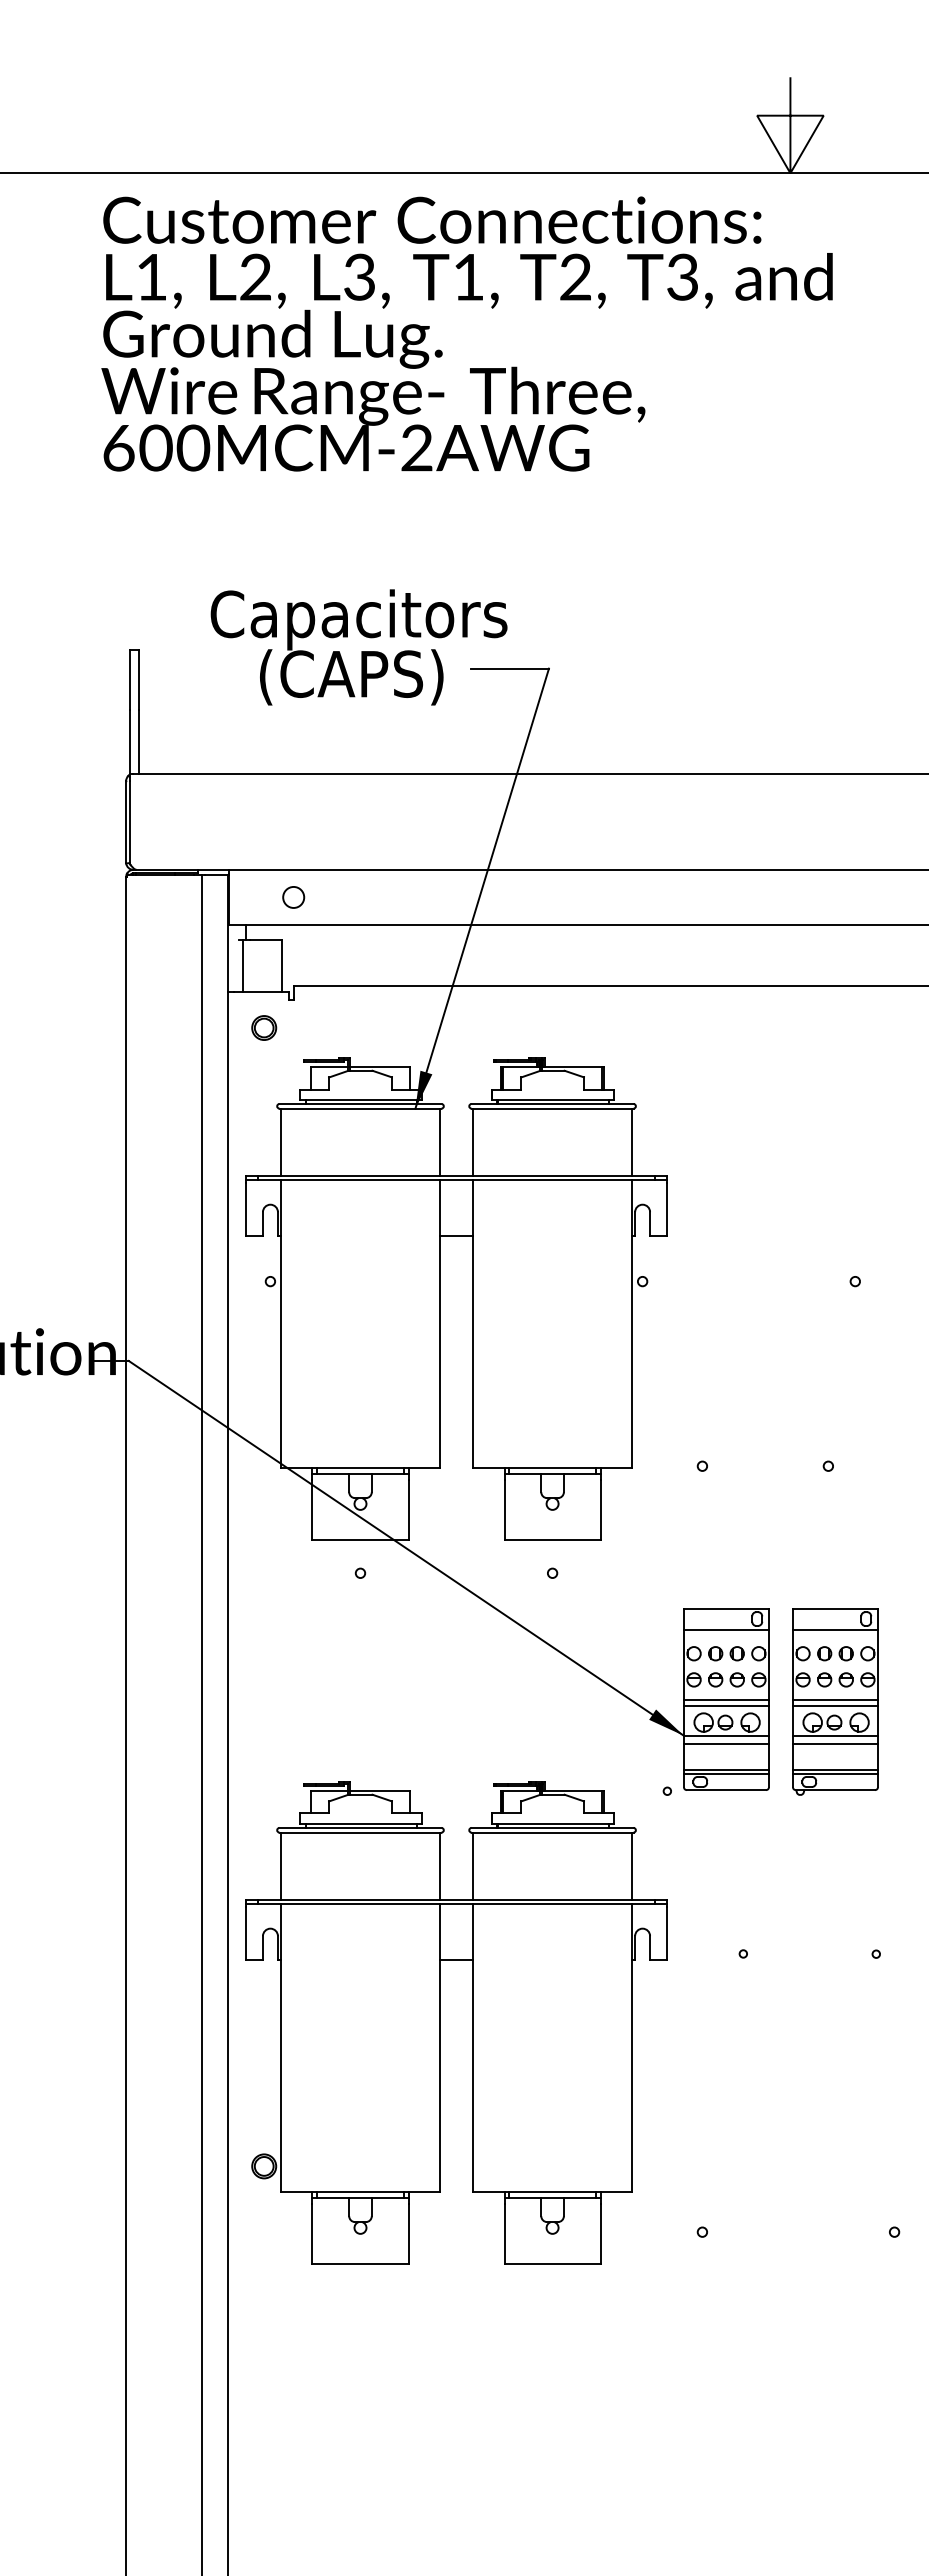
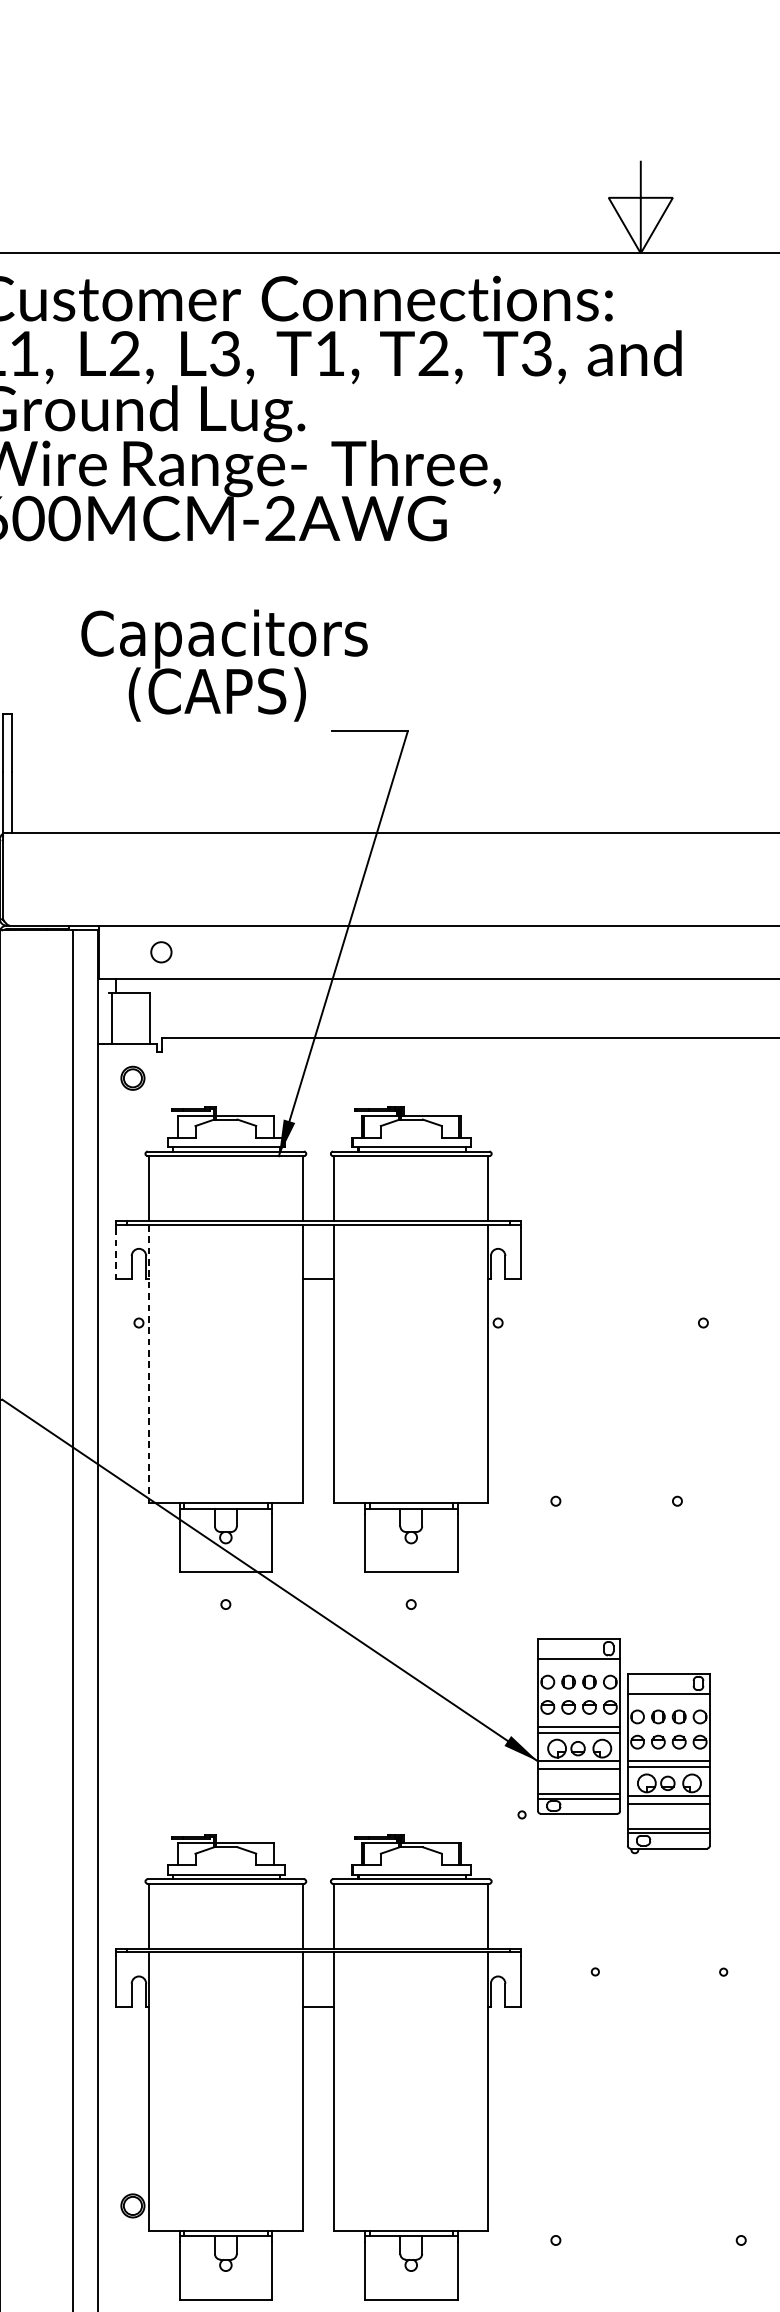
text: (358, 647) -> (223, 665), moved
line: (246, 1210) -> (115, 1254), solid -> dashed
line: (280, 1324) -> (148, 1364), solid -> dashed
part: (835, 1701) -> (668, 1763), moved
part: (440, 2022) -> (303, 2067), moved

